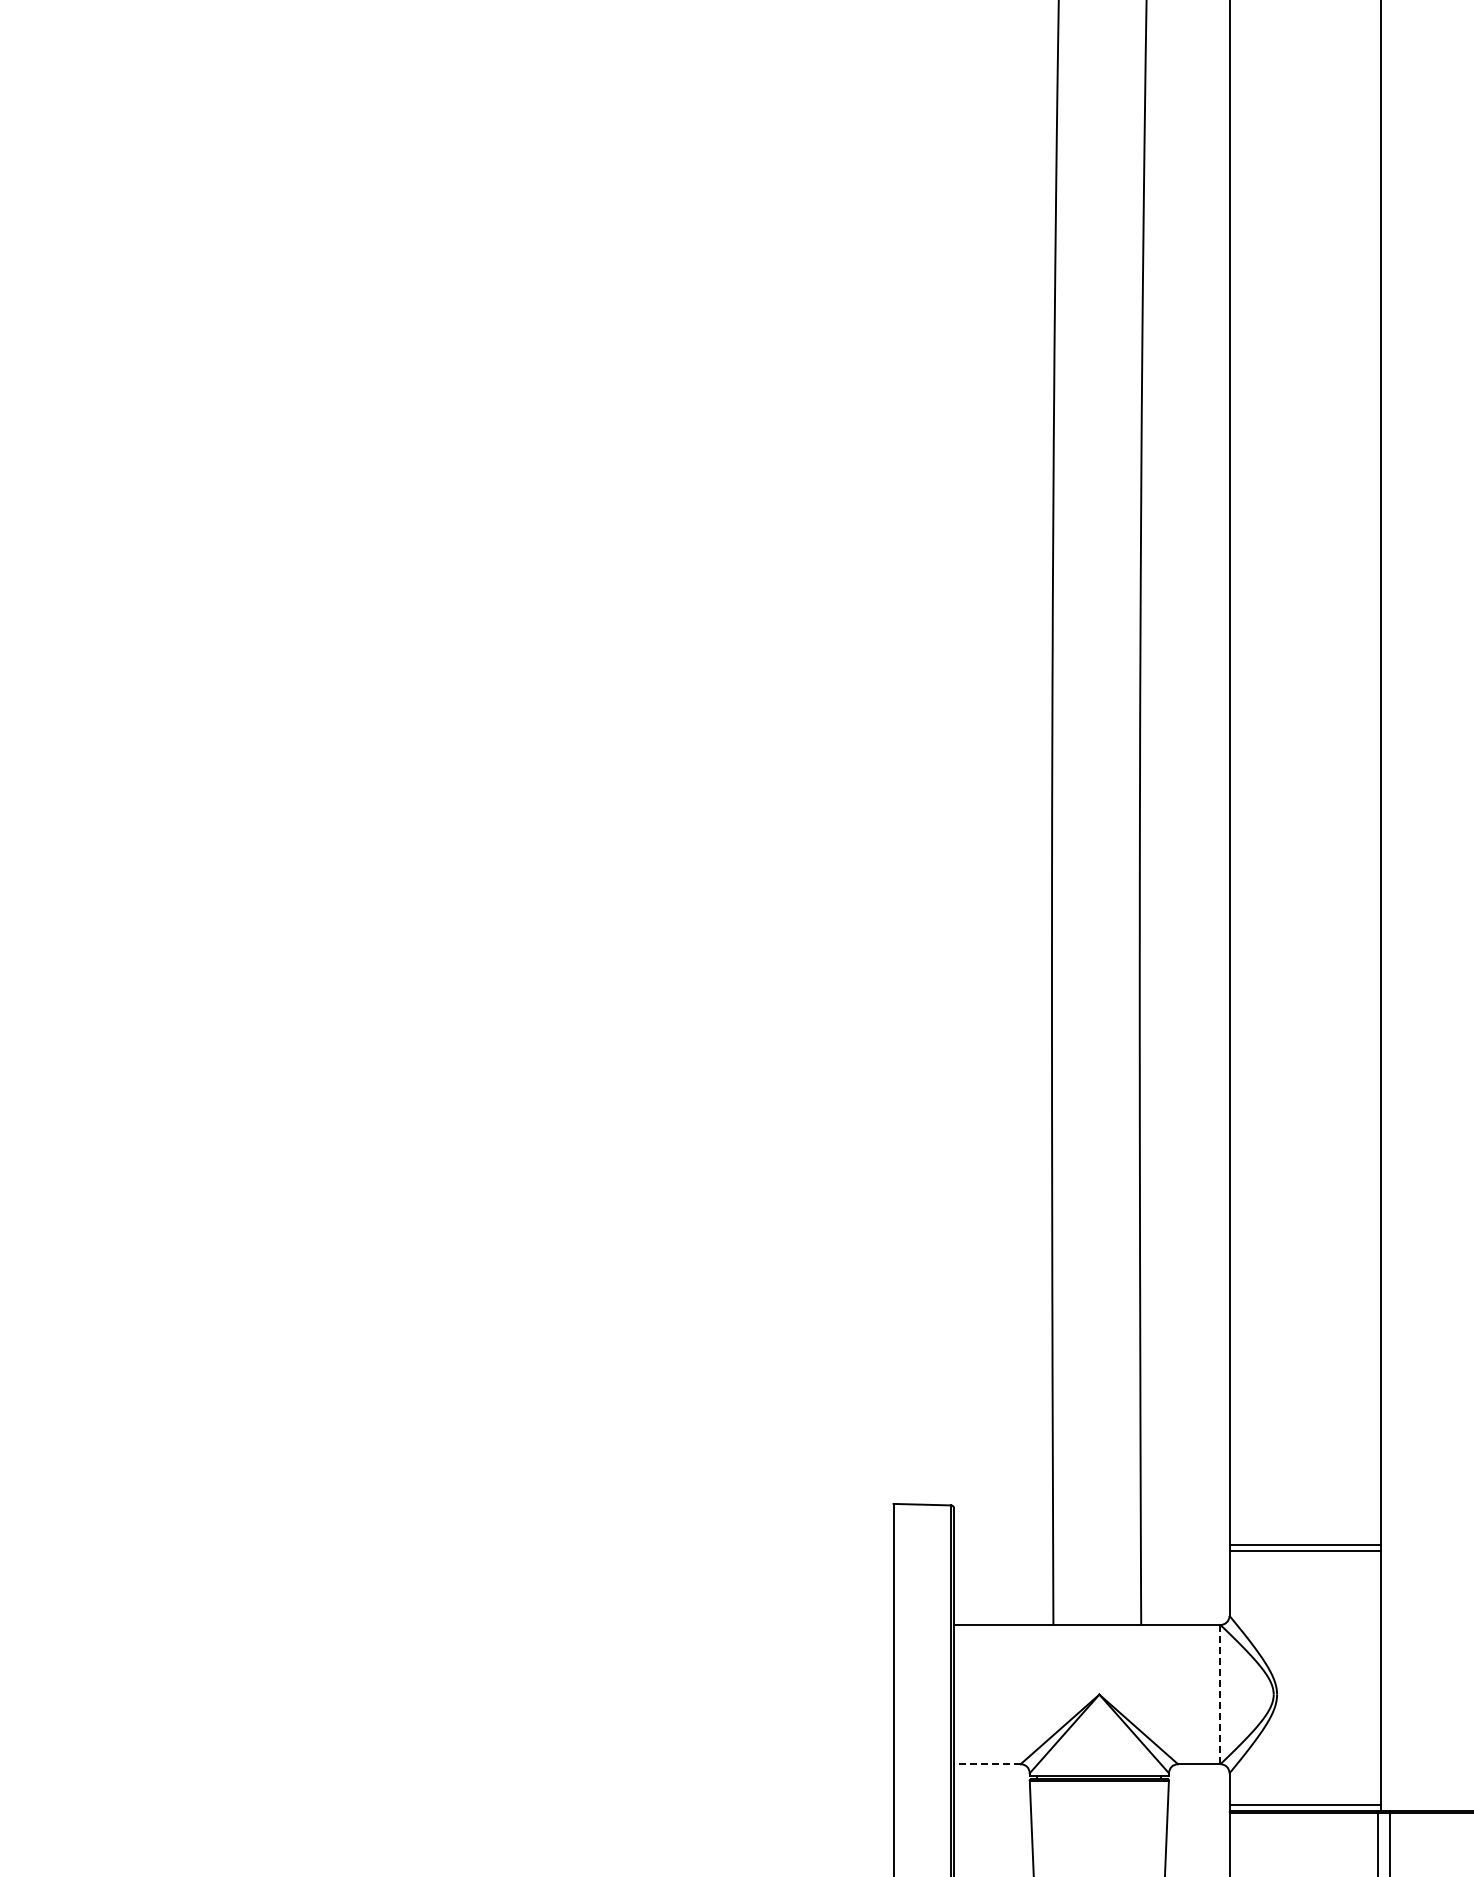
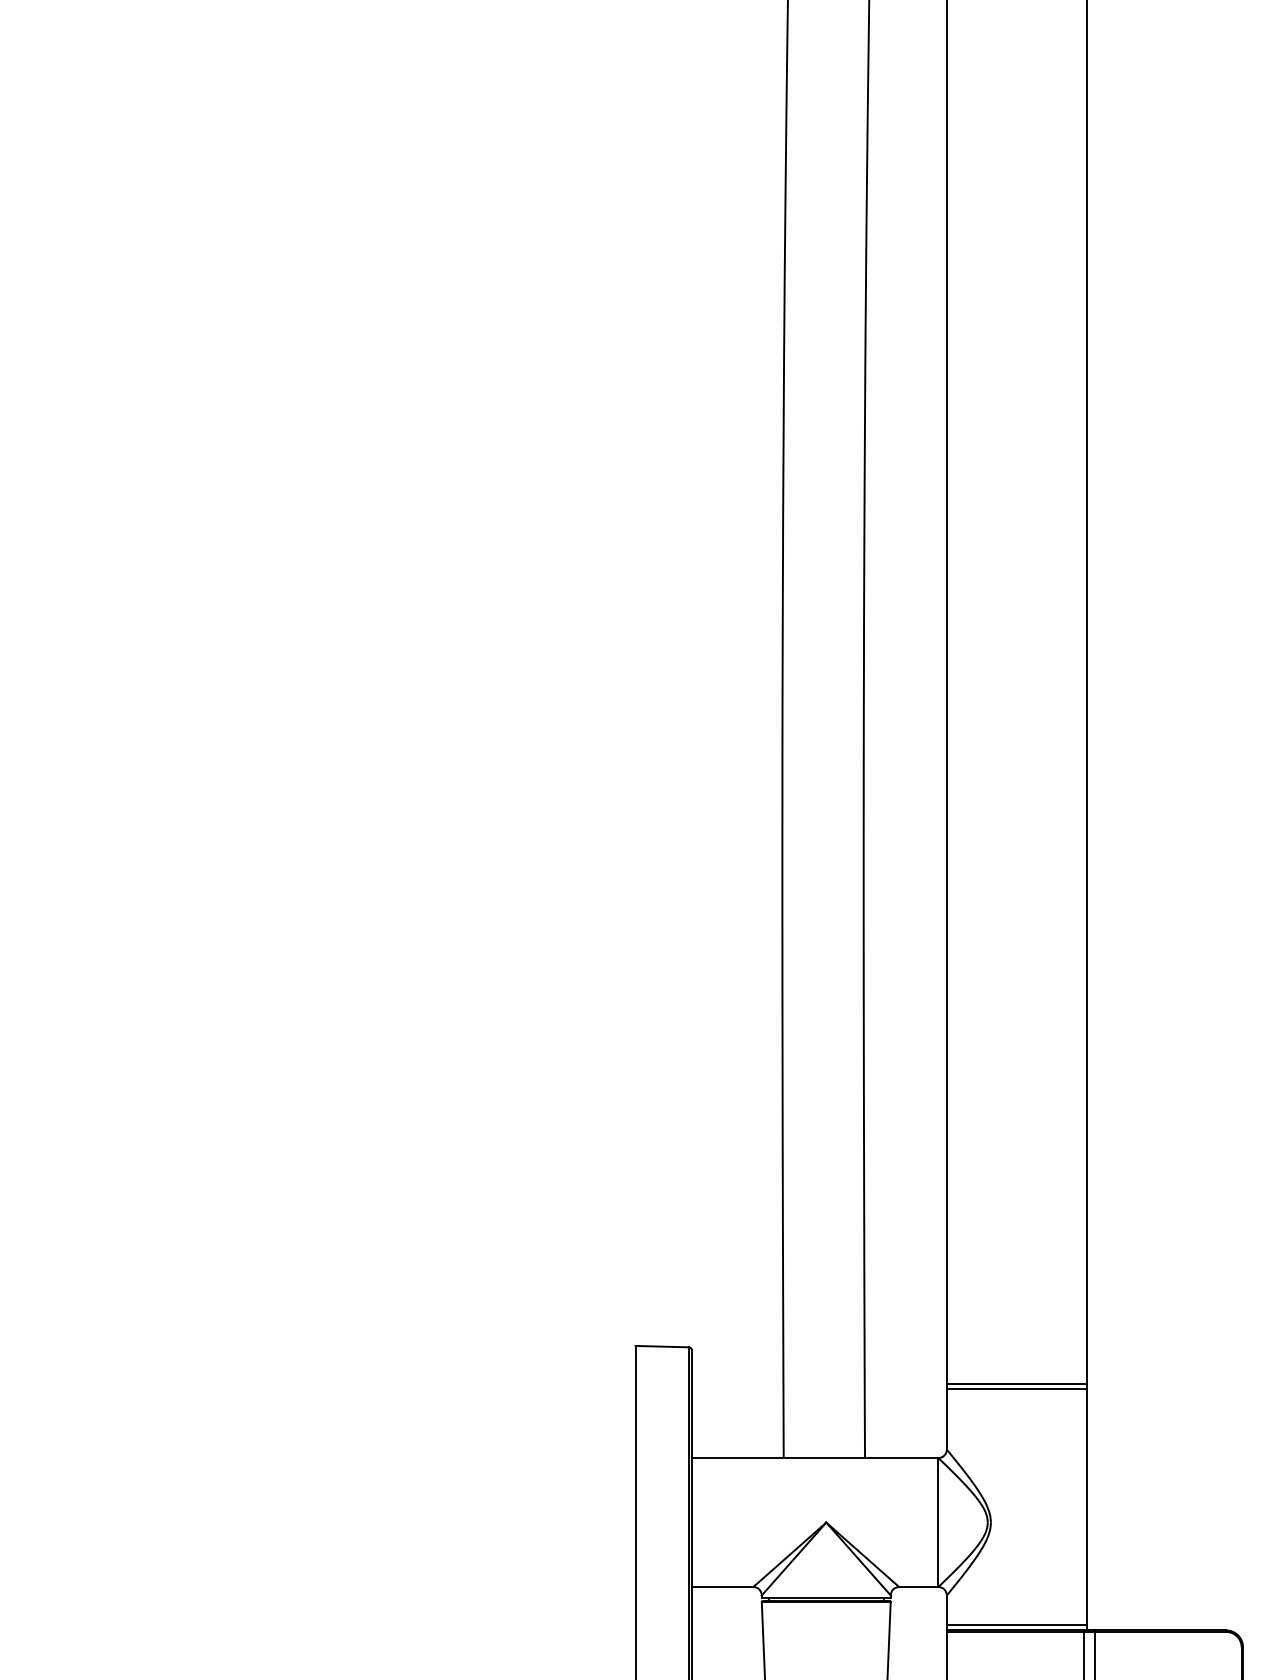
line: (1220, 1694) -> (938, 1522), dashed -> solid
line: (986, 1764) -> (721, 1587), dashed -> solid

